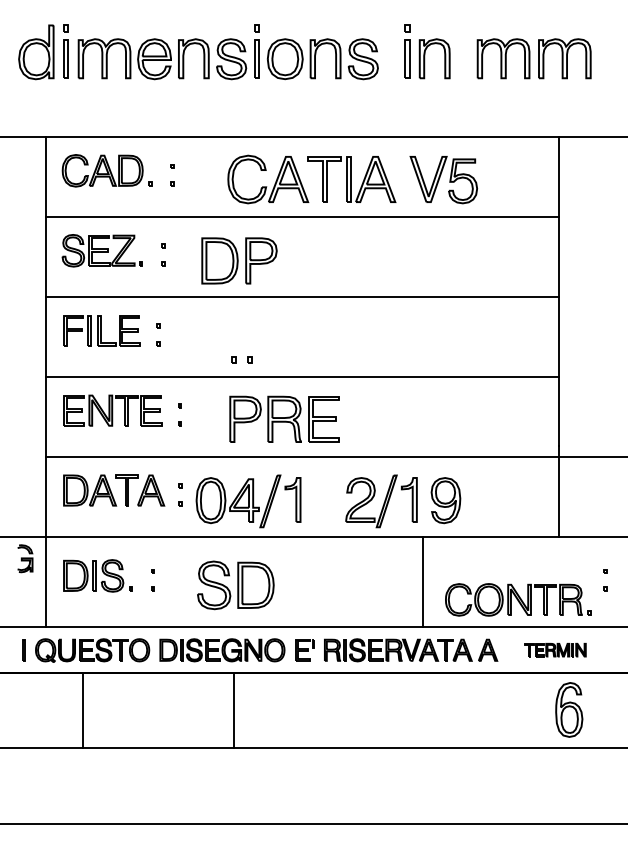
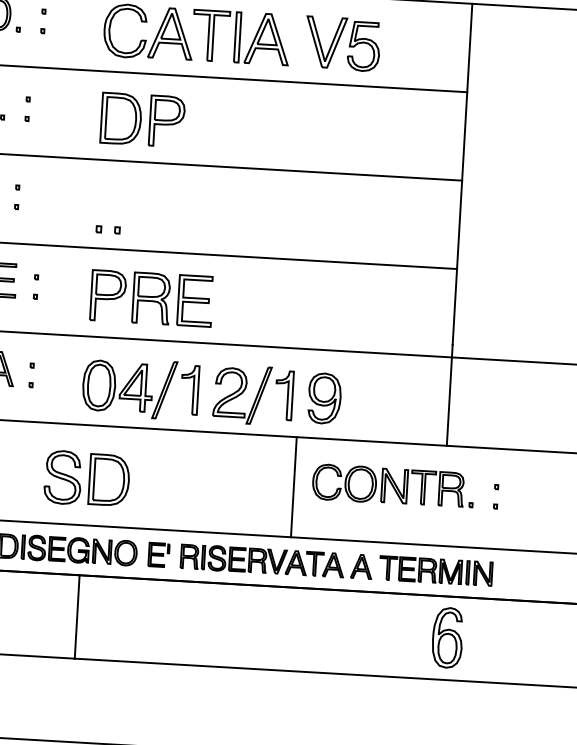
part: (239, 260) -> (142, 119), moved
part: (248, 501) -> (140, 388), moved
part: (518, 599) -> (393, 485), moved
part: (555, 649) -> (436, 570), size x1.67

